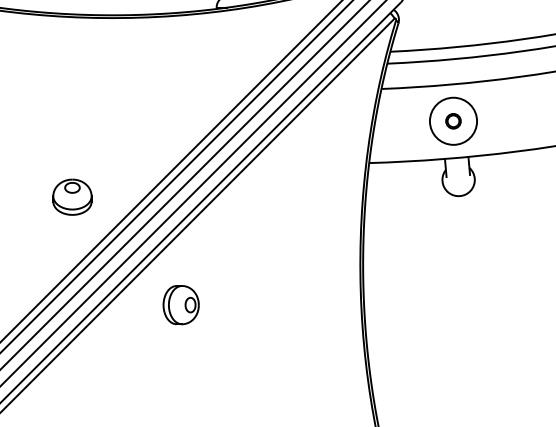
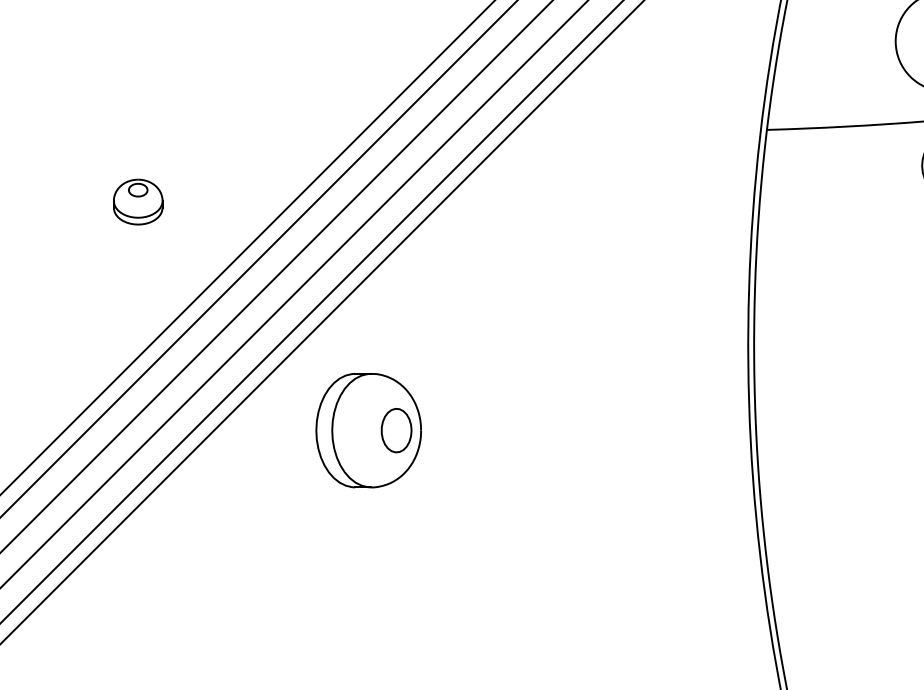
part: (72, 196) -> (138, 200), size x0.6
part: (180, 305) -> (367, 431), size x1.4

